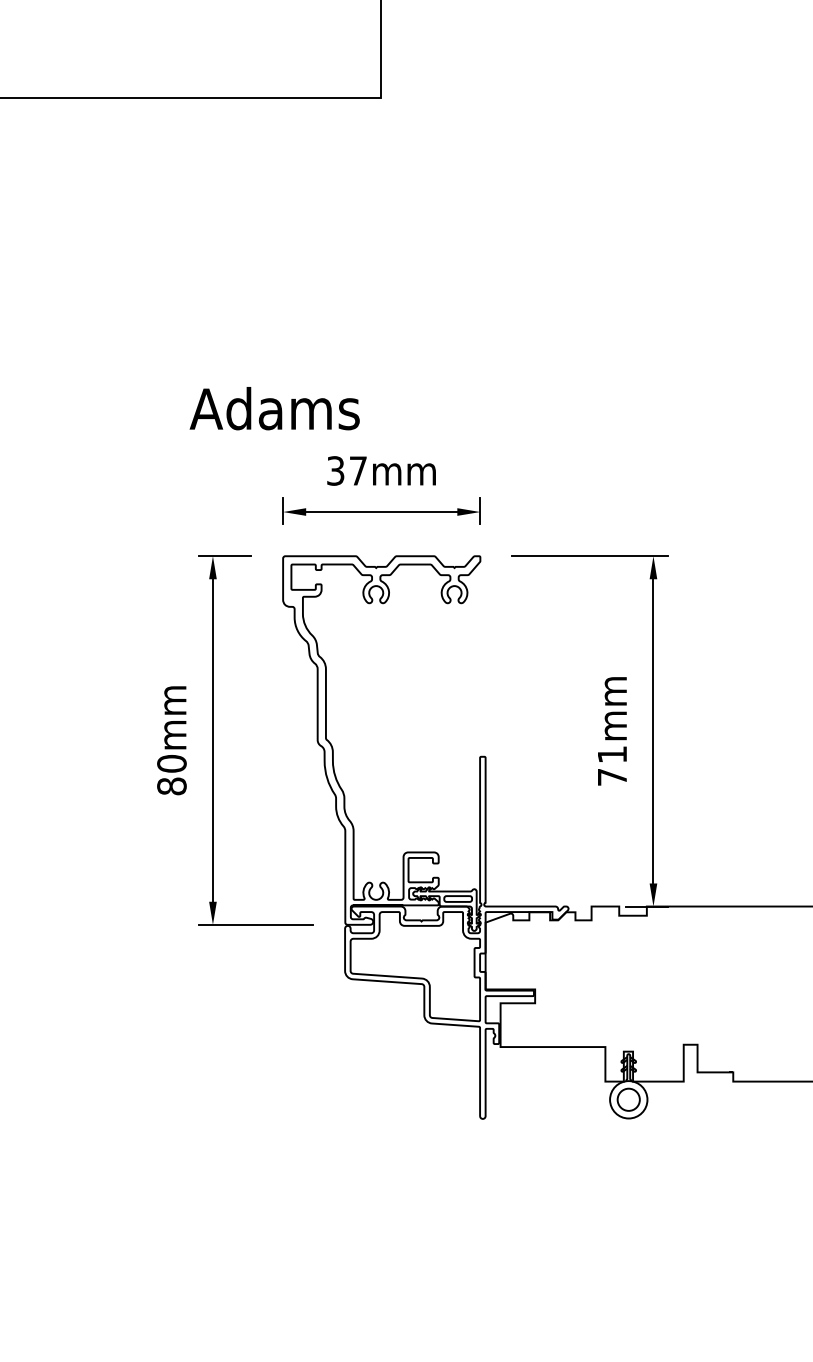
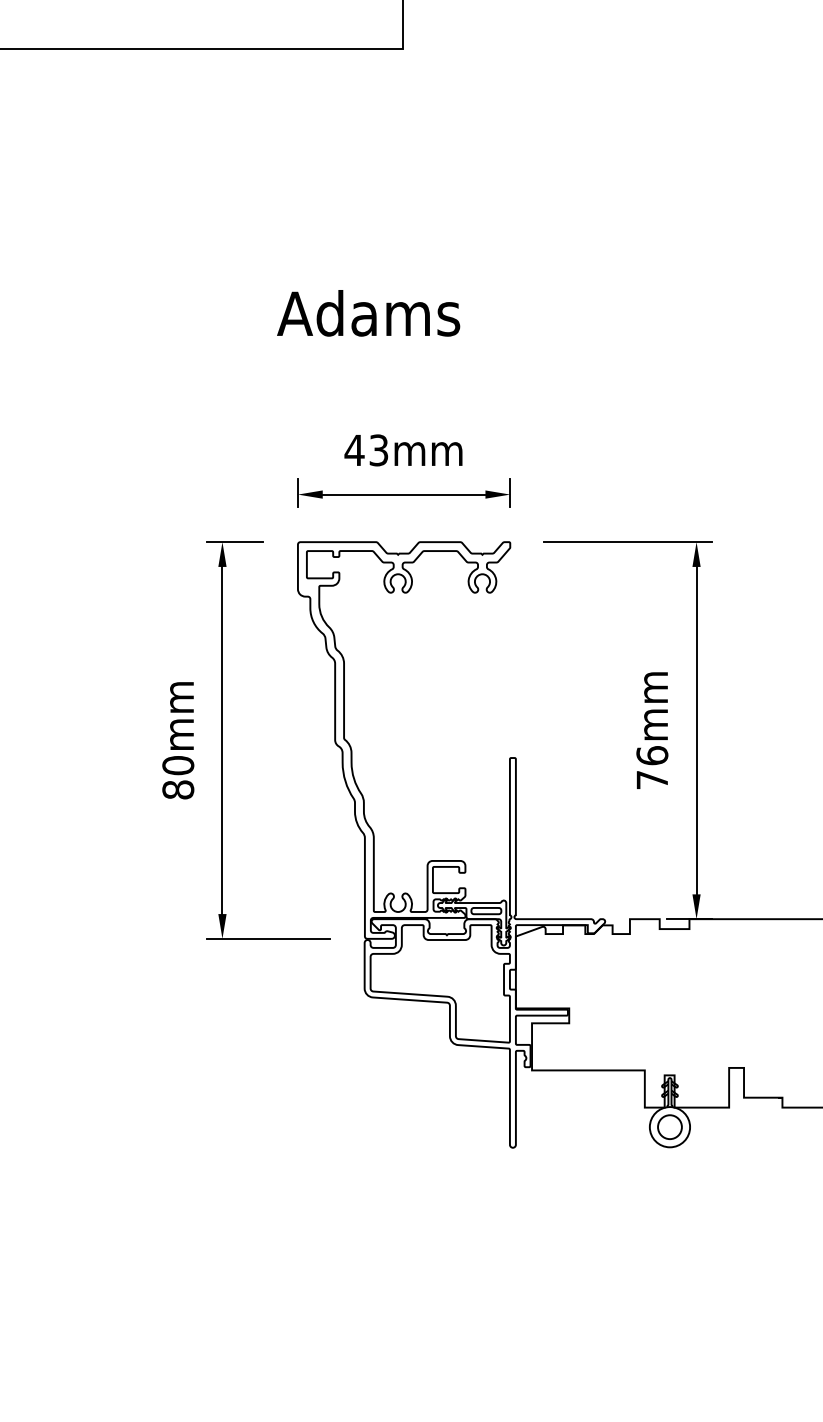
text: (274, 408) -> (368, 313), moved
text: (346, 470) -> (366, 449), 37mm -> 43mm
text: (612, 754) -> (652, 755), 71mm -> 76mm

